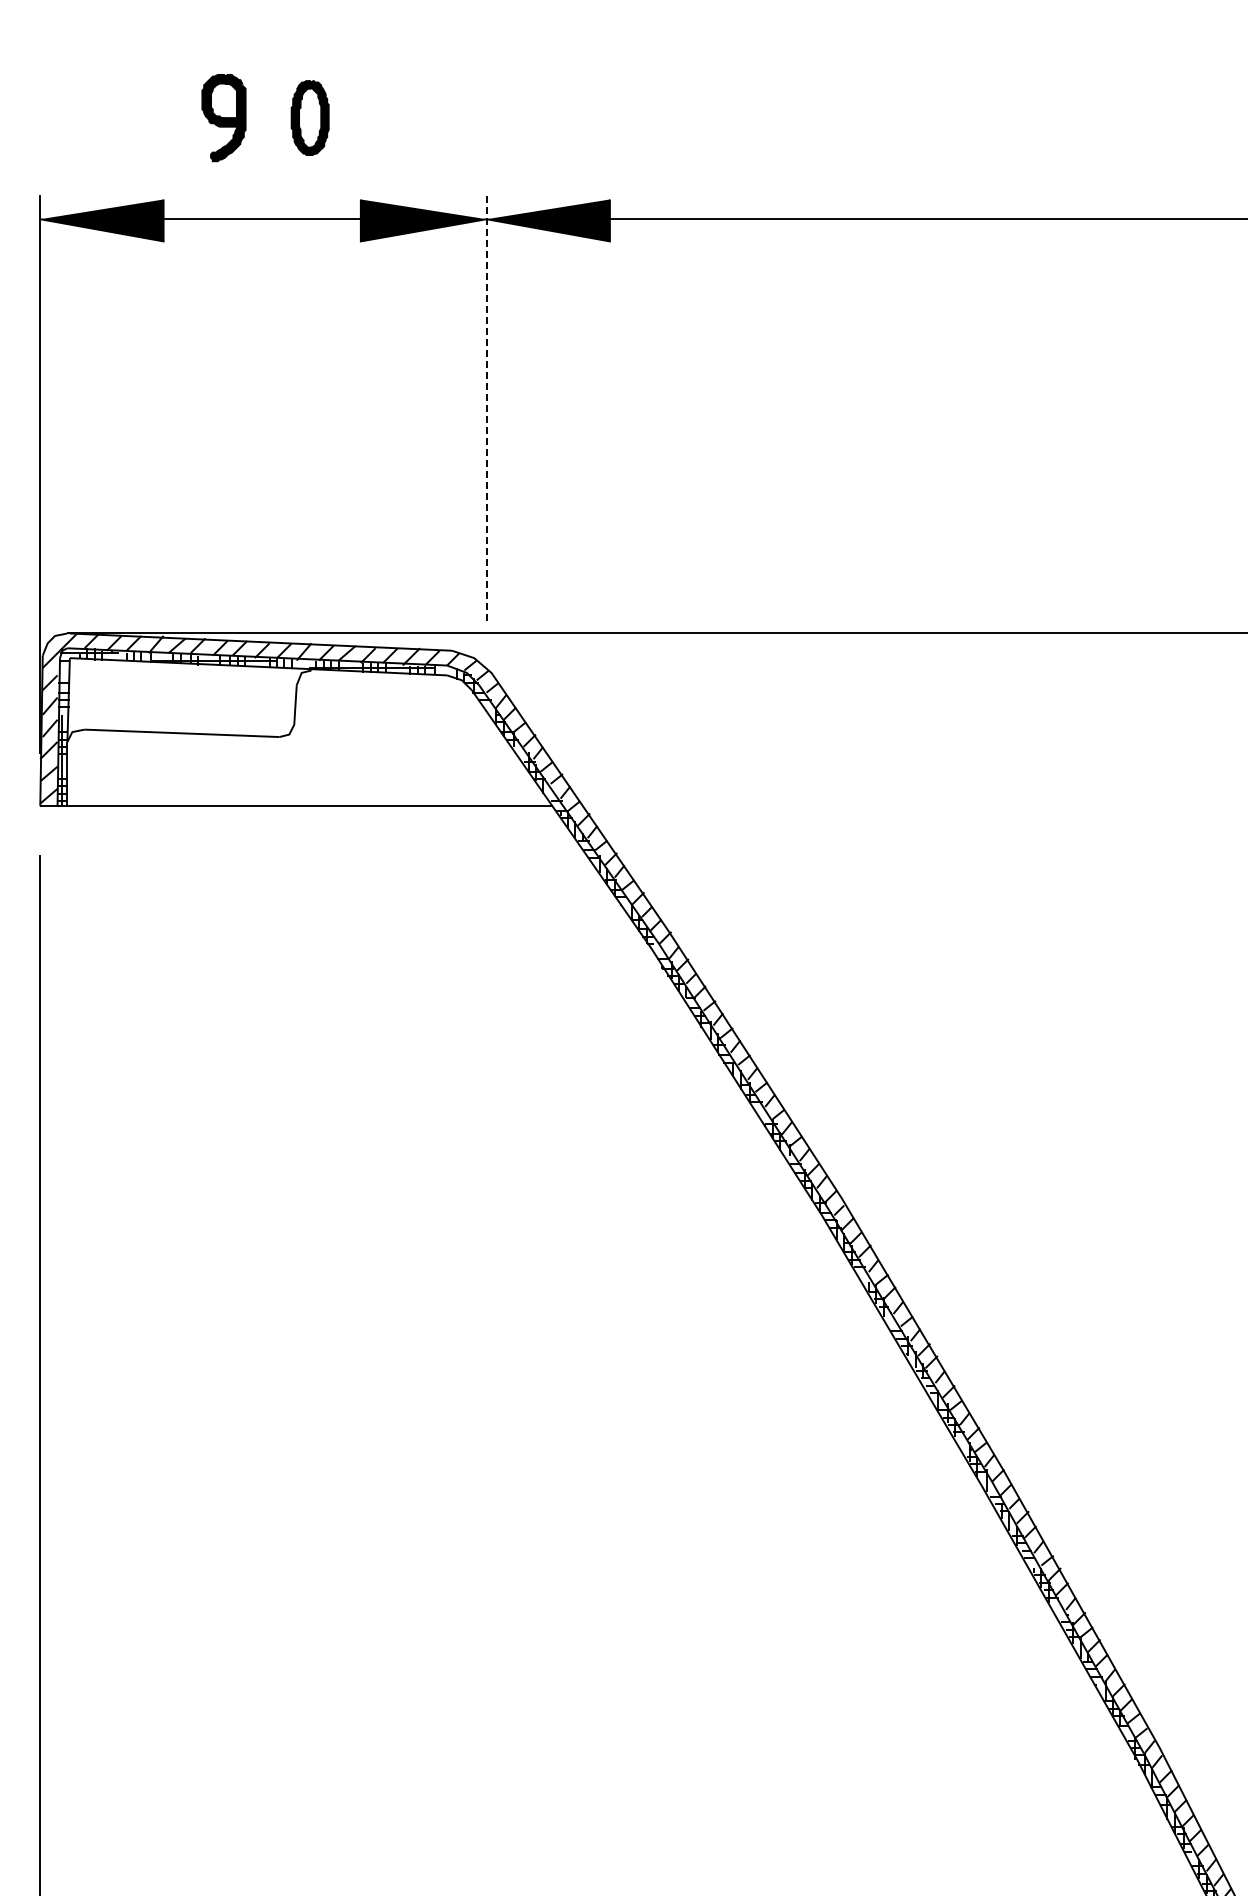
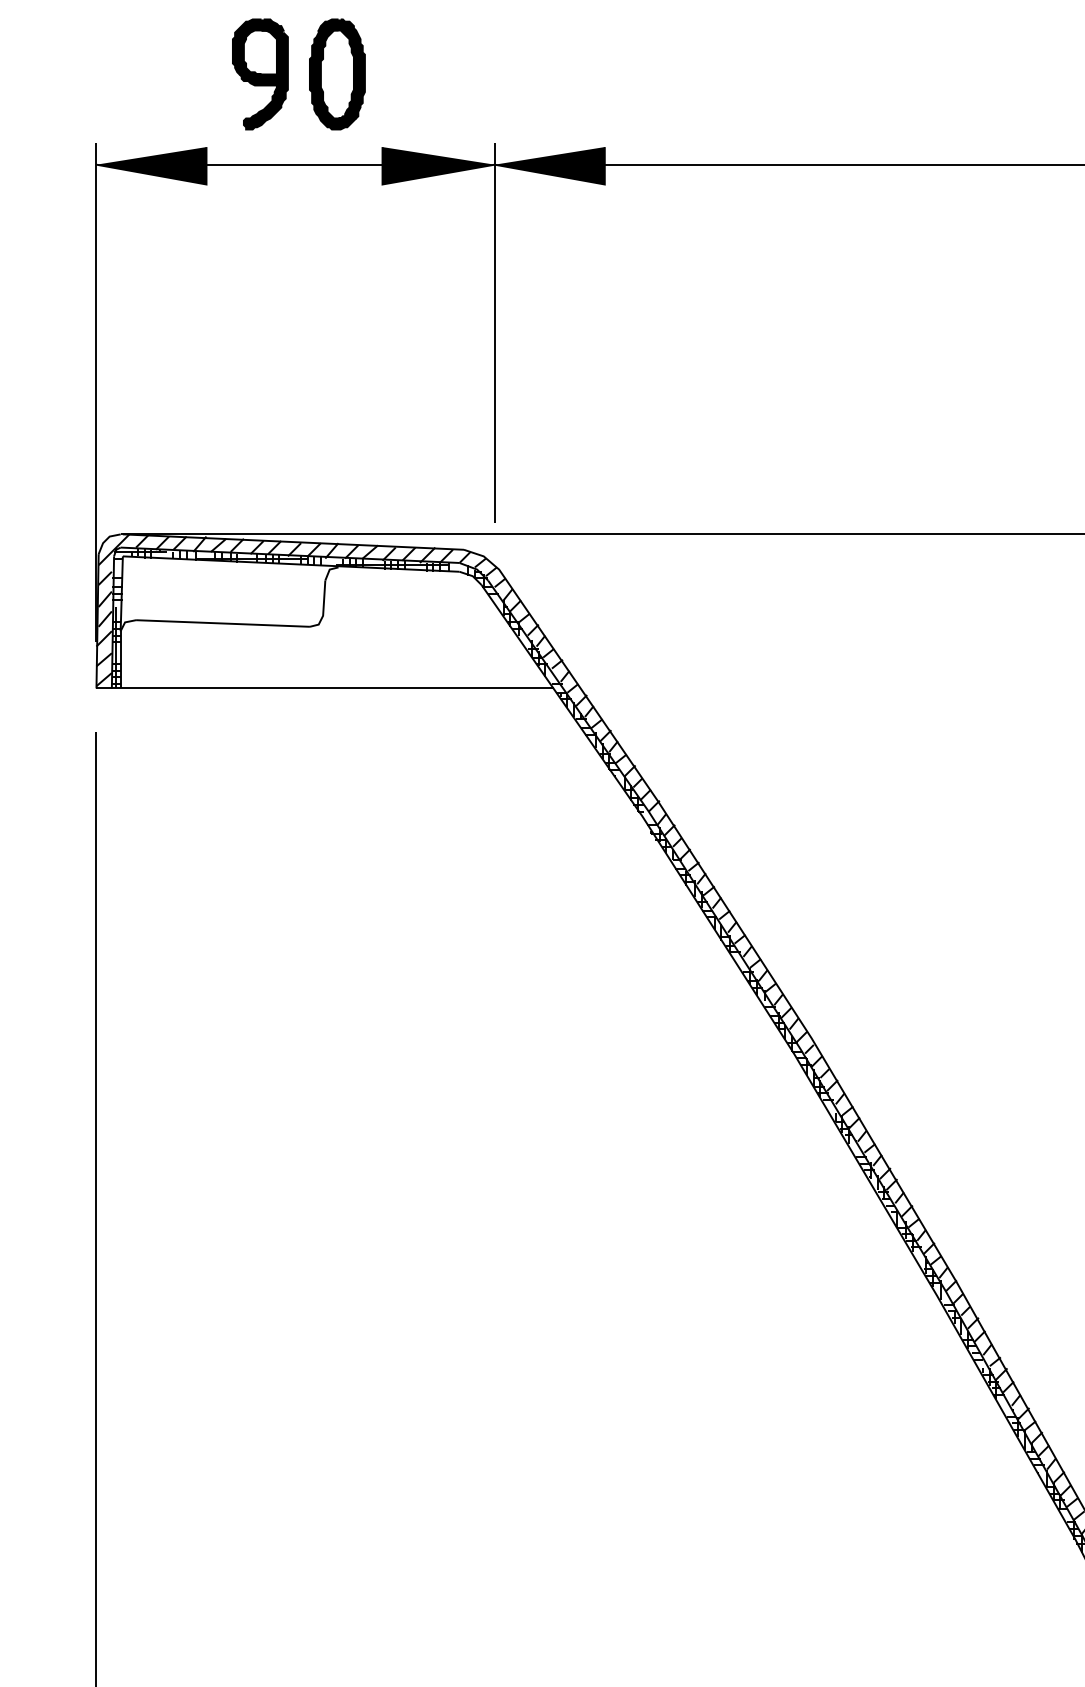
part: (223, 117) -> (259, 73), size x1.43
part: (309, 117) -> (336, 73), size x1.67
line: (486, 407) -> (494, 332), dashed -> solid

